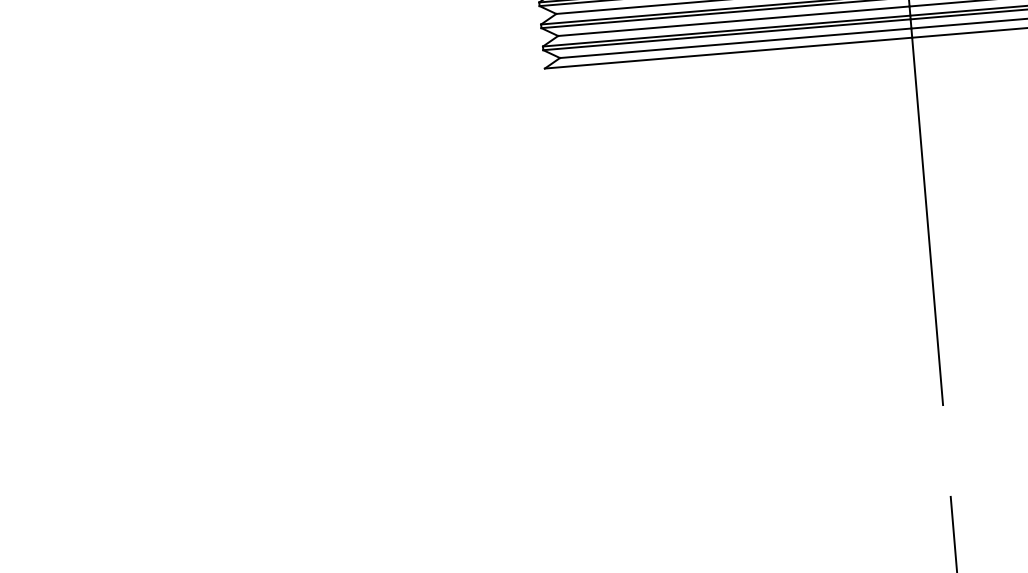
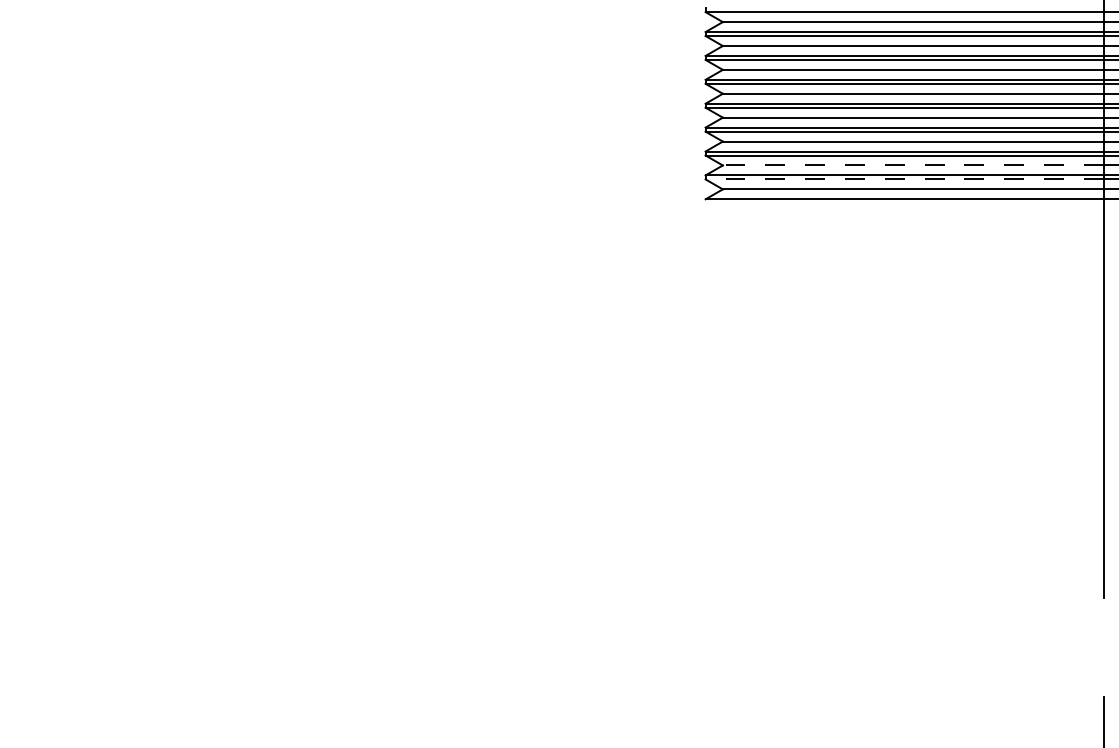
line: (734, 21) -> (913, 165), solid -> dashed
line: (726, 34) -> (904, 179), solid -> dashed

